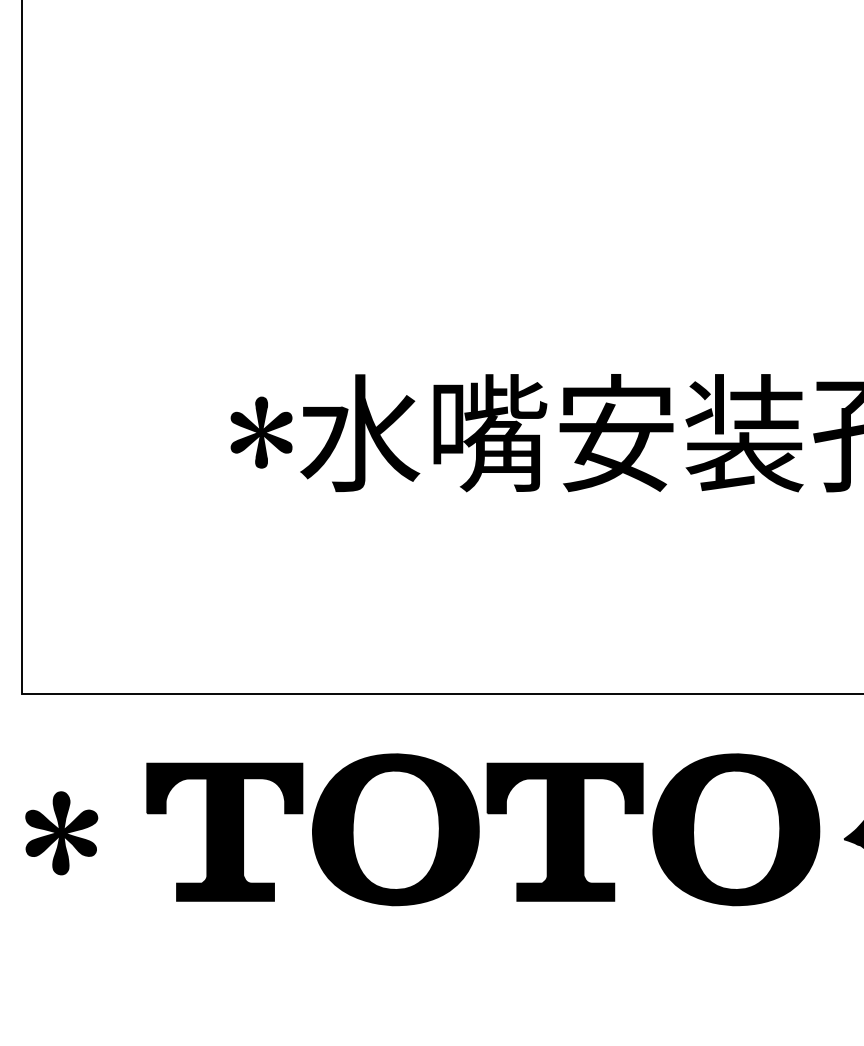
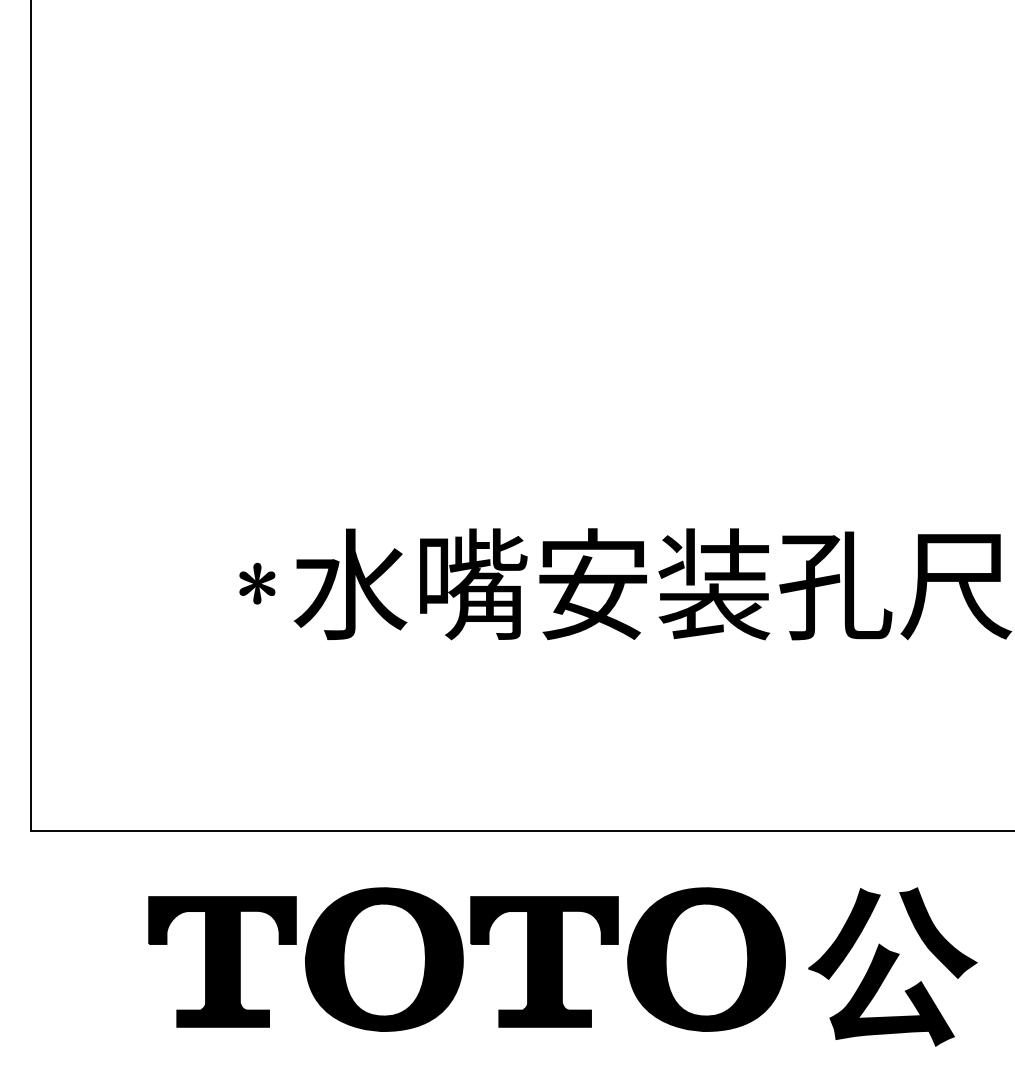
part: (261, 432) -> (257, 583), size x0.6
part: (60, 832) -> (67, 962), removed

